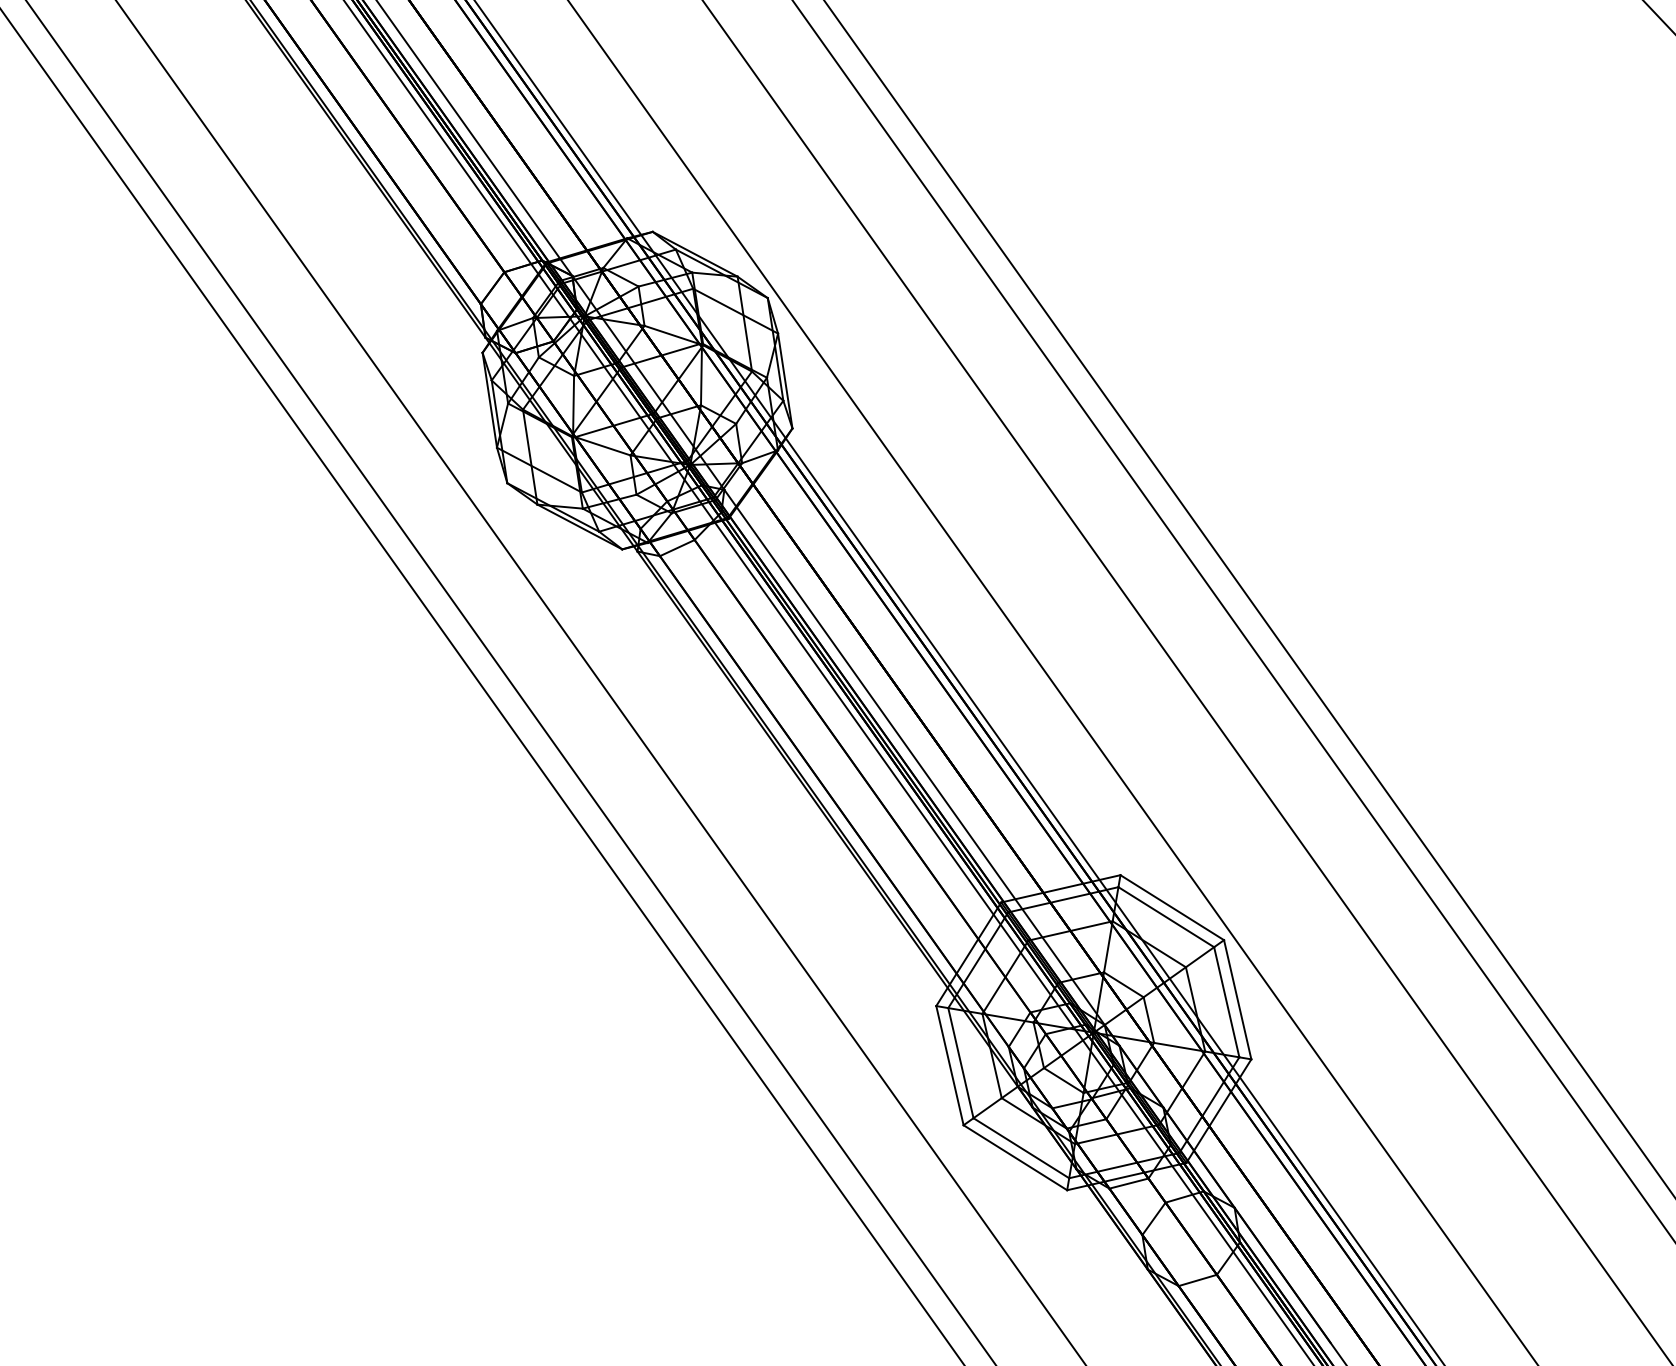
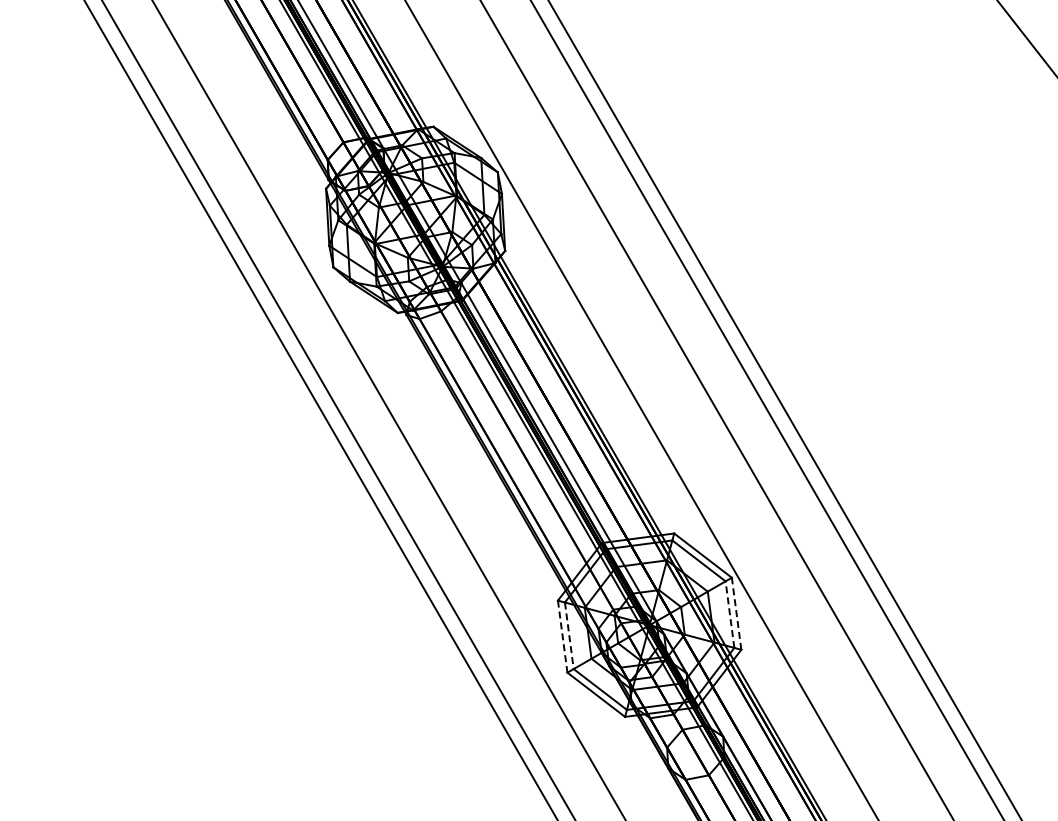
line: (1237, 999) -> (736, 613), solid -> dashed
line: (1225, 1002) -> (729, 614), solid -> dashed
line: (961, 1062) -> (569, 635), solid -> dashed
line: (949, 1067) -> (562, 637), solid -> dashed

